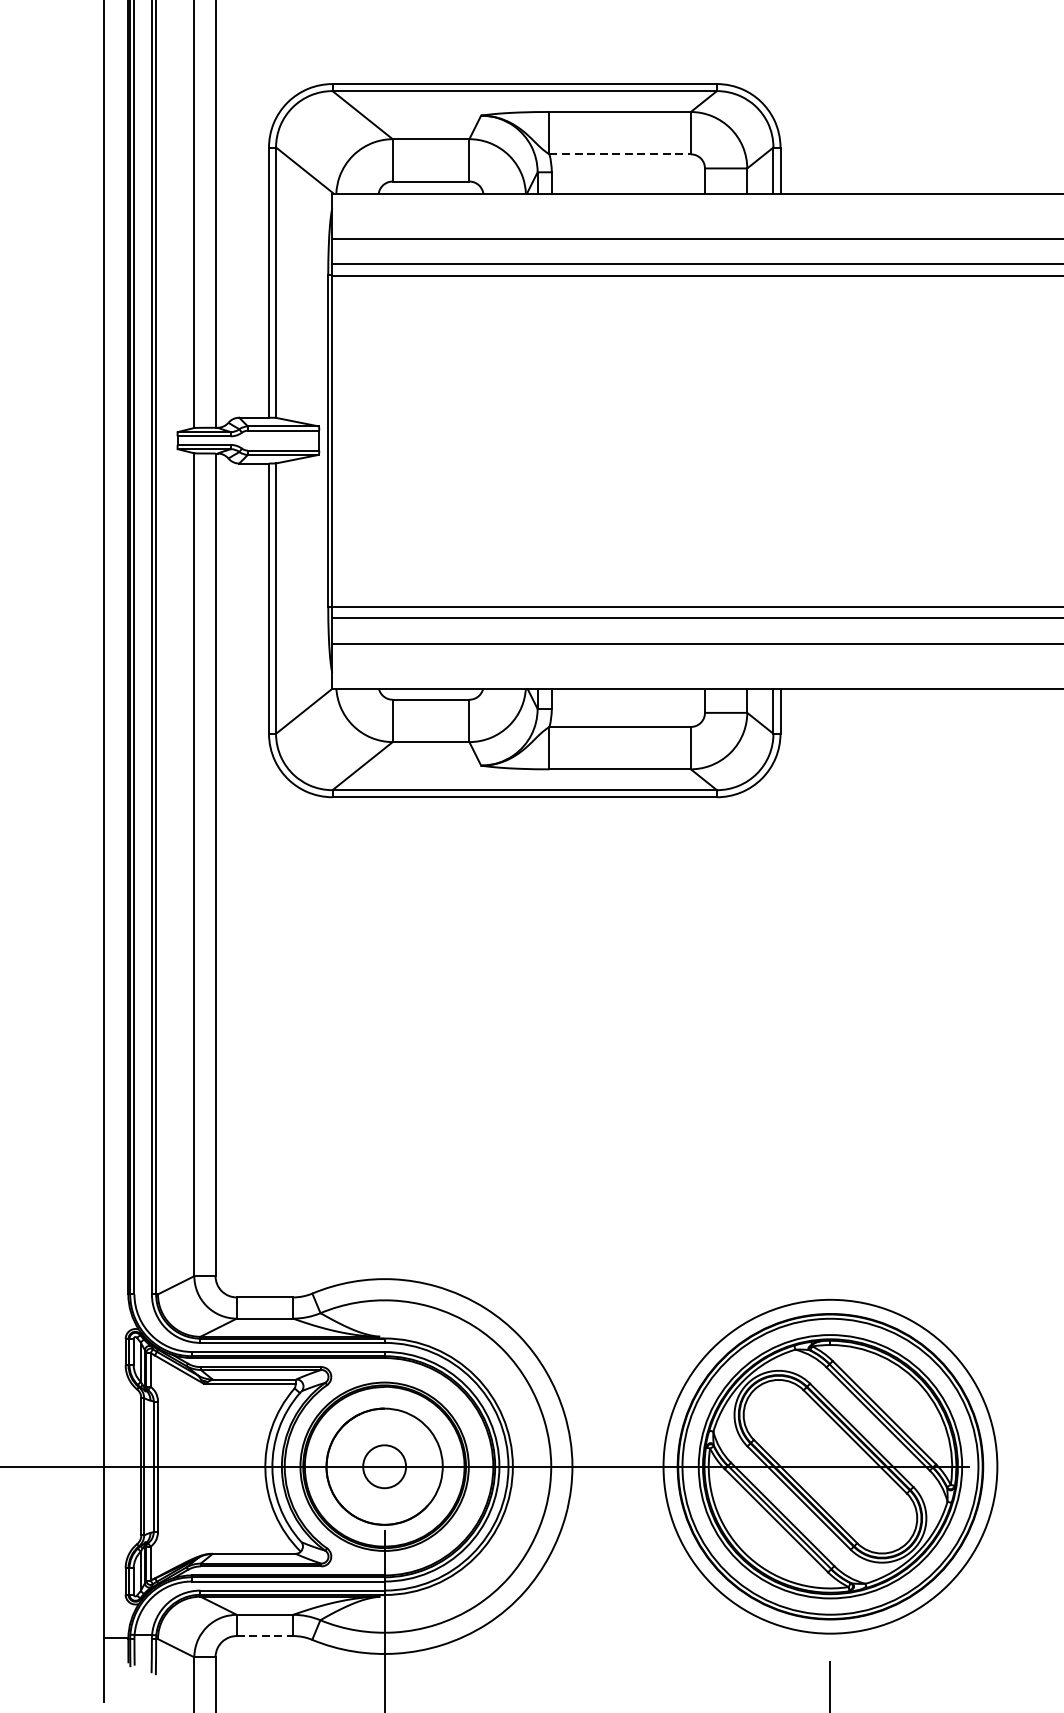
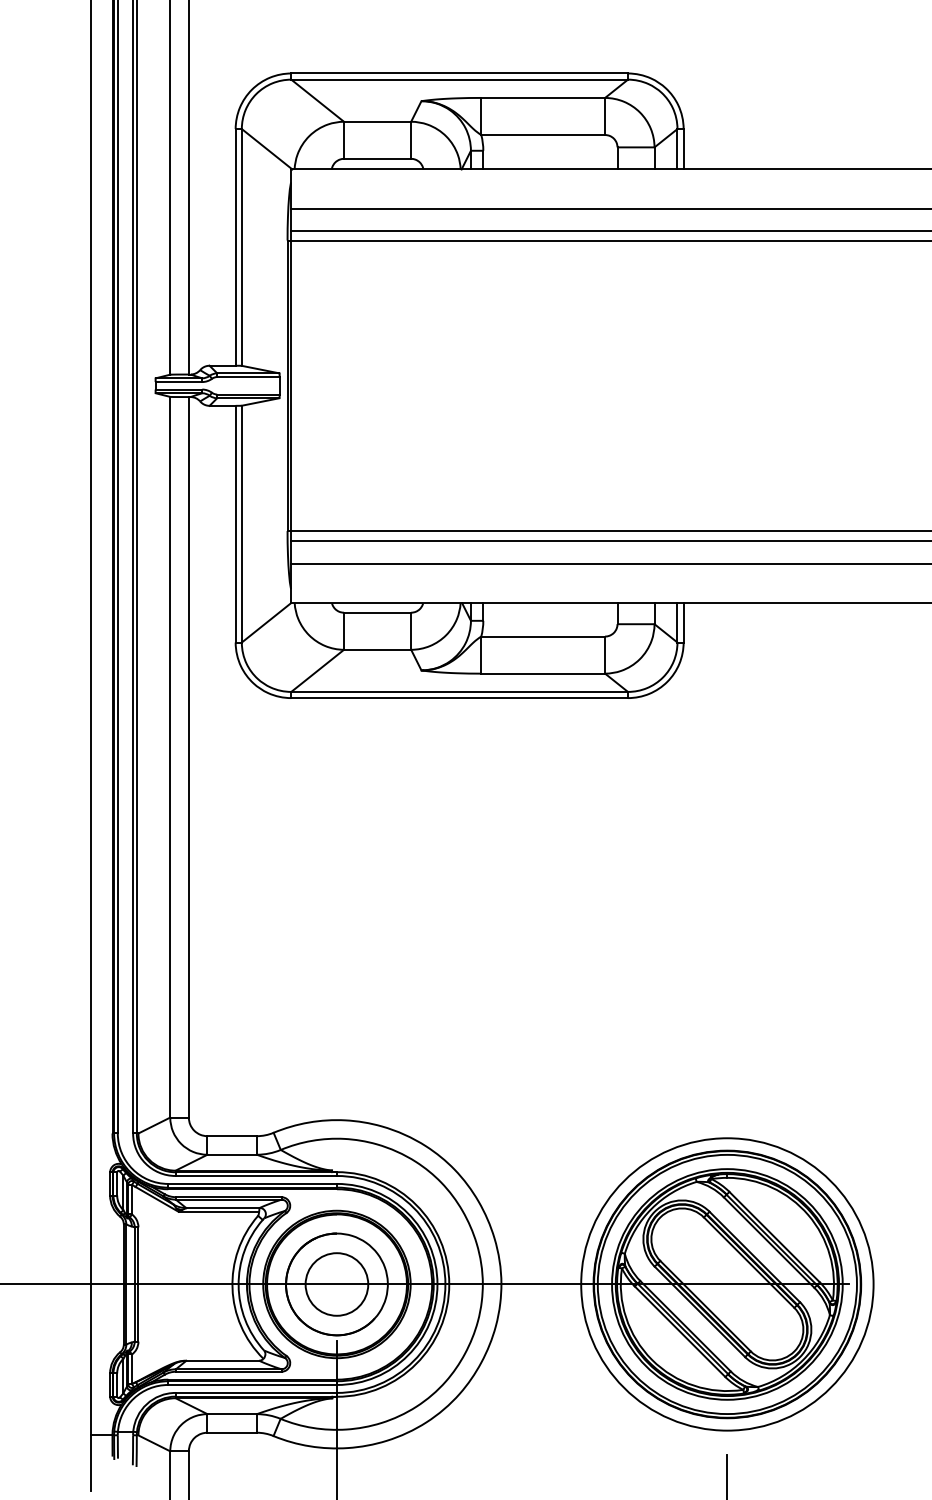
line: (620, 154) -> (543, 135), dashed -> solid
circle: (384, 1466) -> (336, 1284), size x1.67
line: (265, 1635) -> (232, 1432), dashed -> solid

